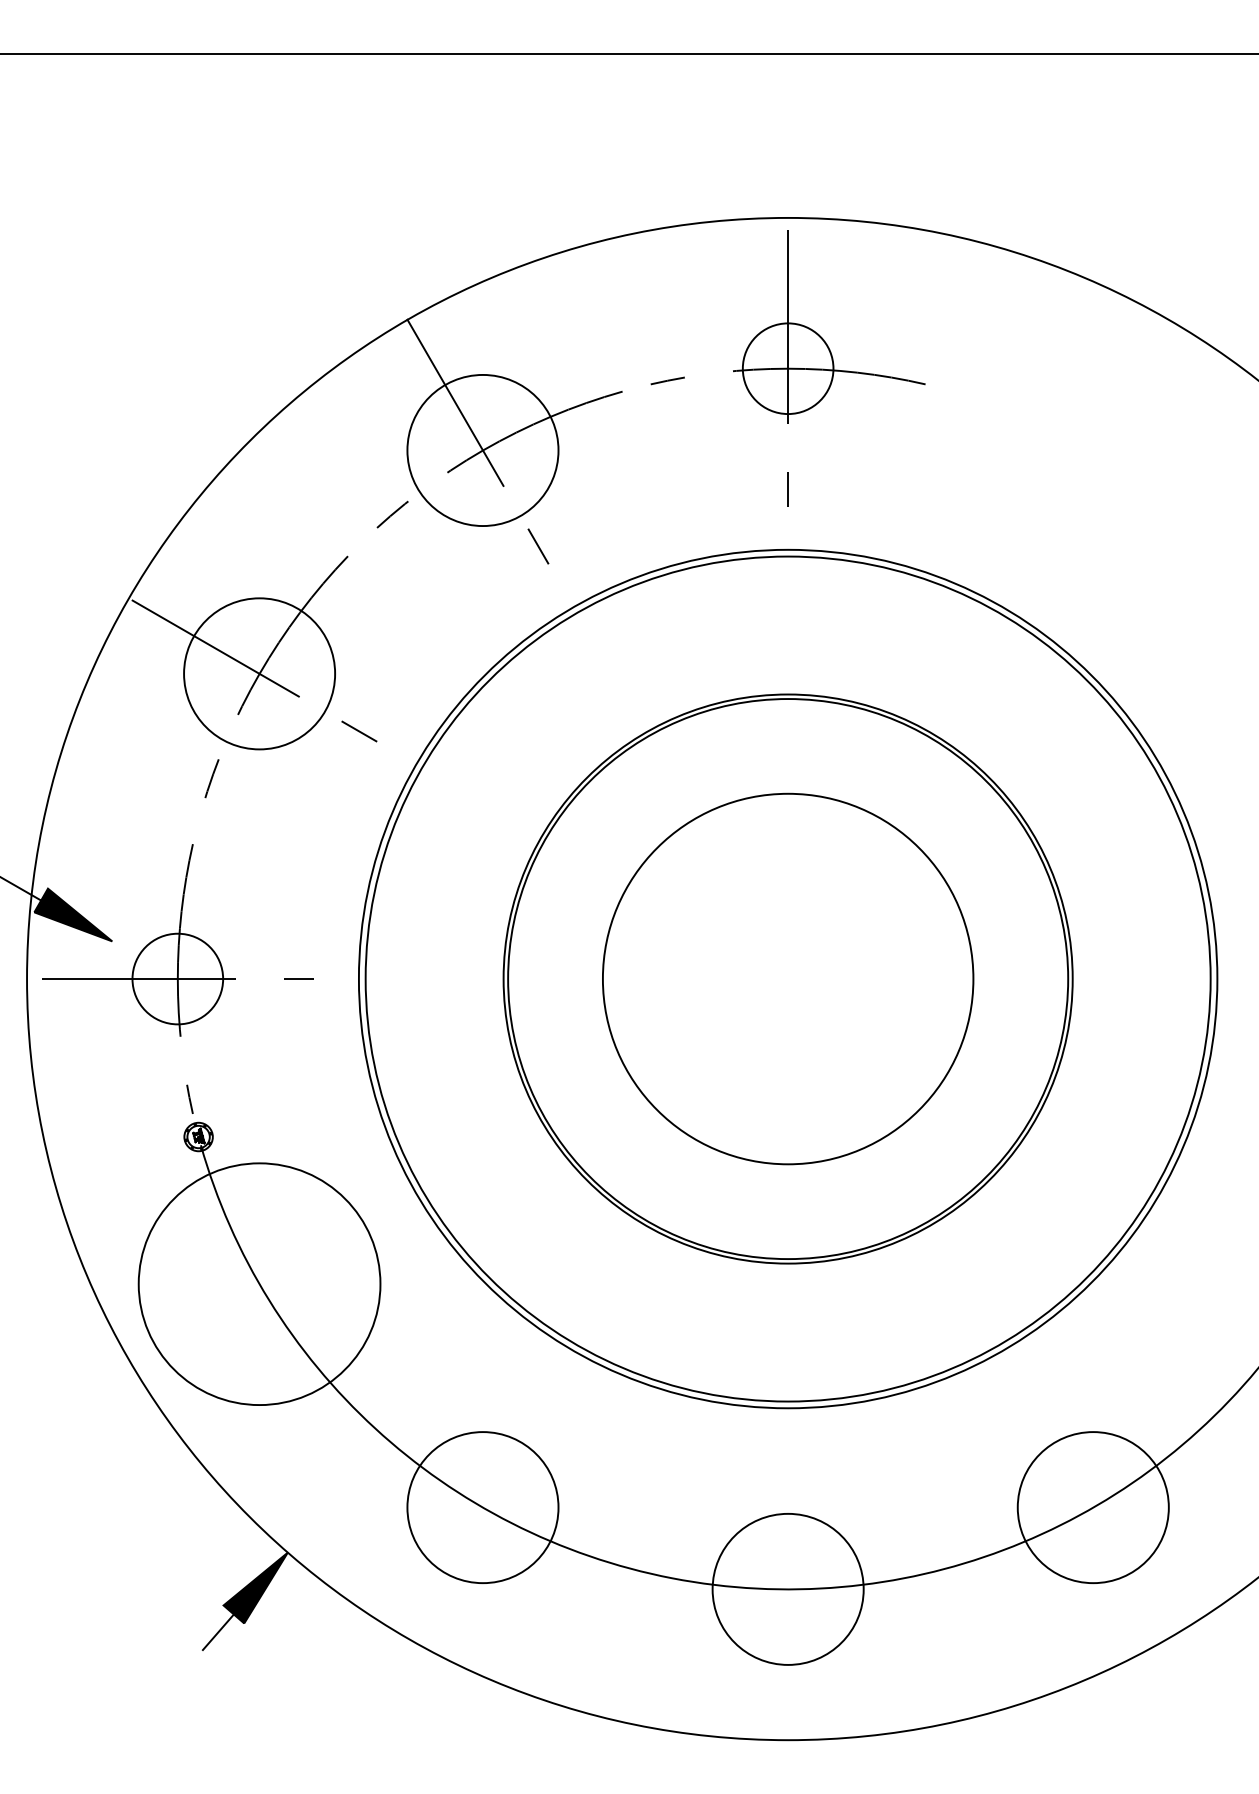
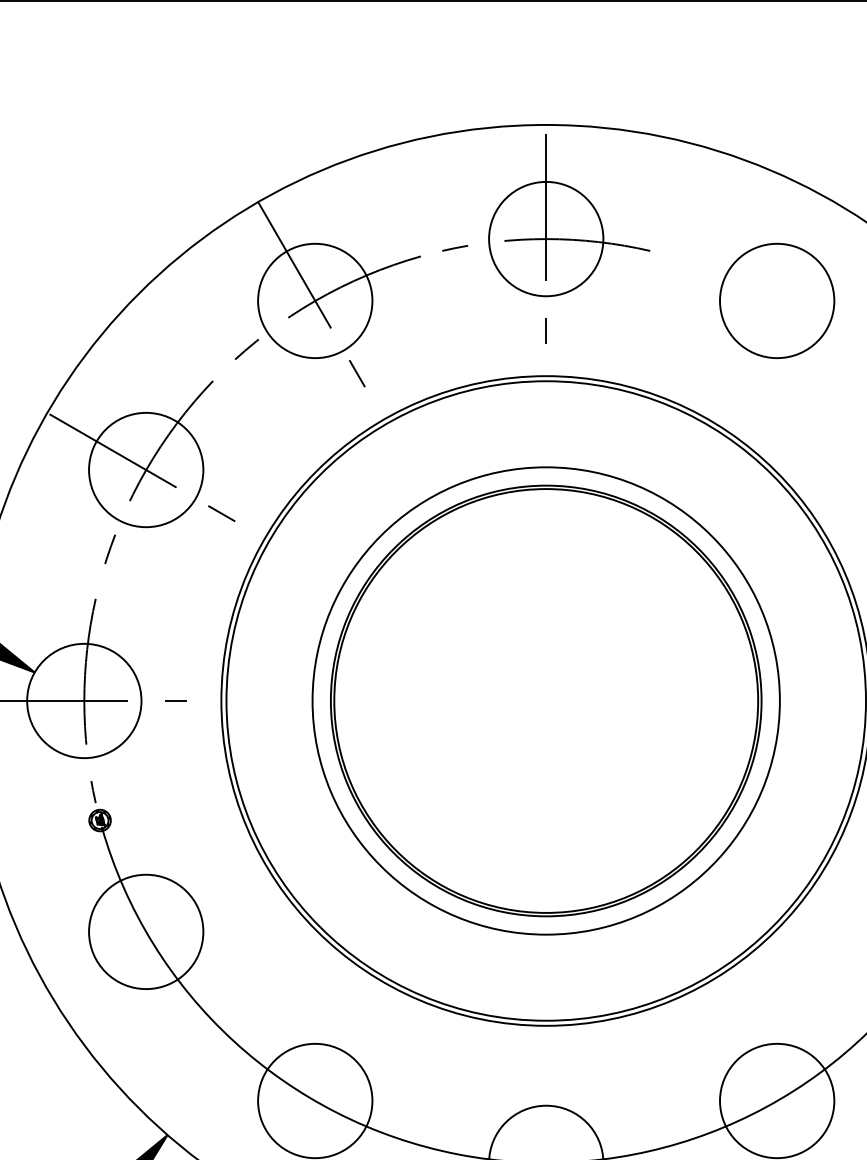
circle: (787, 368) -> (545, 238), size x1.67
circle: (1092, 450) -> (776, 300), added
circle: (177, 978) -> (84, 700), size x1.67
circle: (787, 978) -> (545, 700), size x1.67
circle: (259, 1283) -> (146, 931), size x0.62

